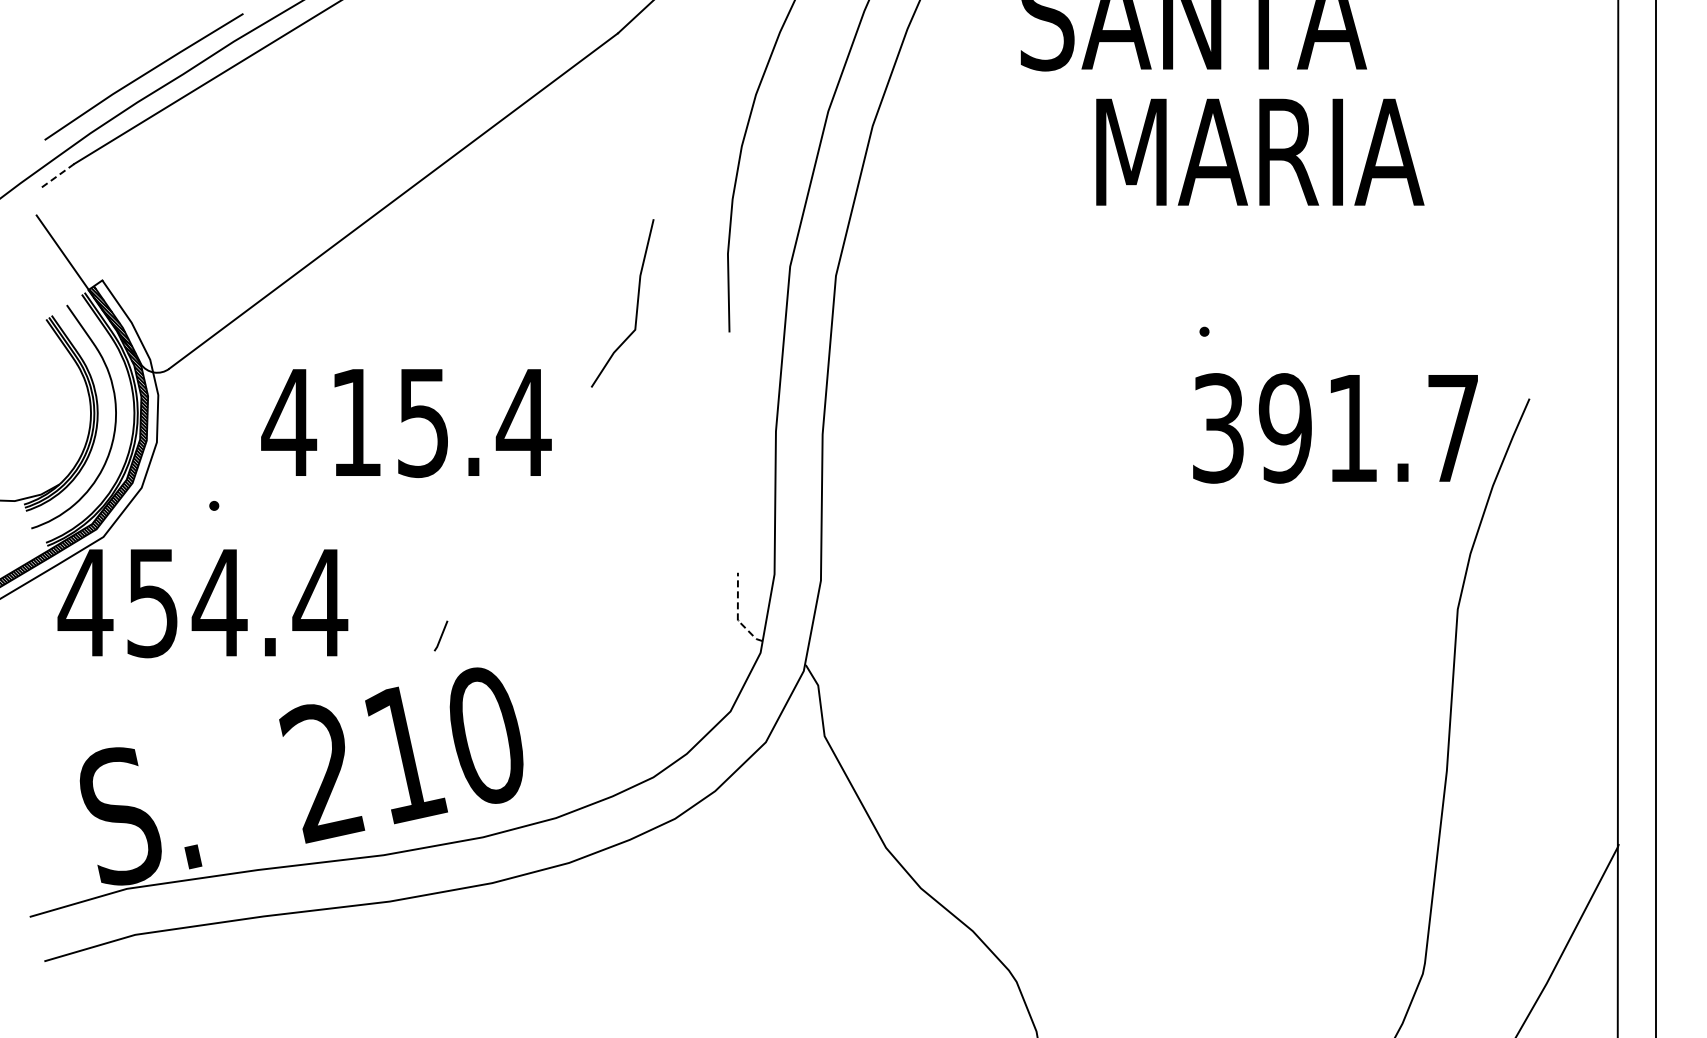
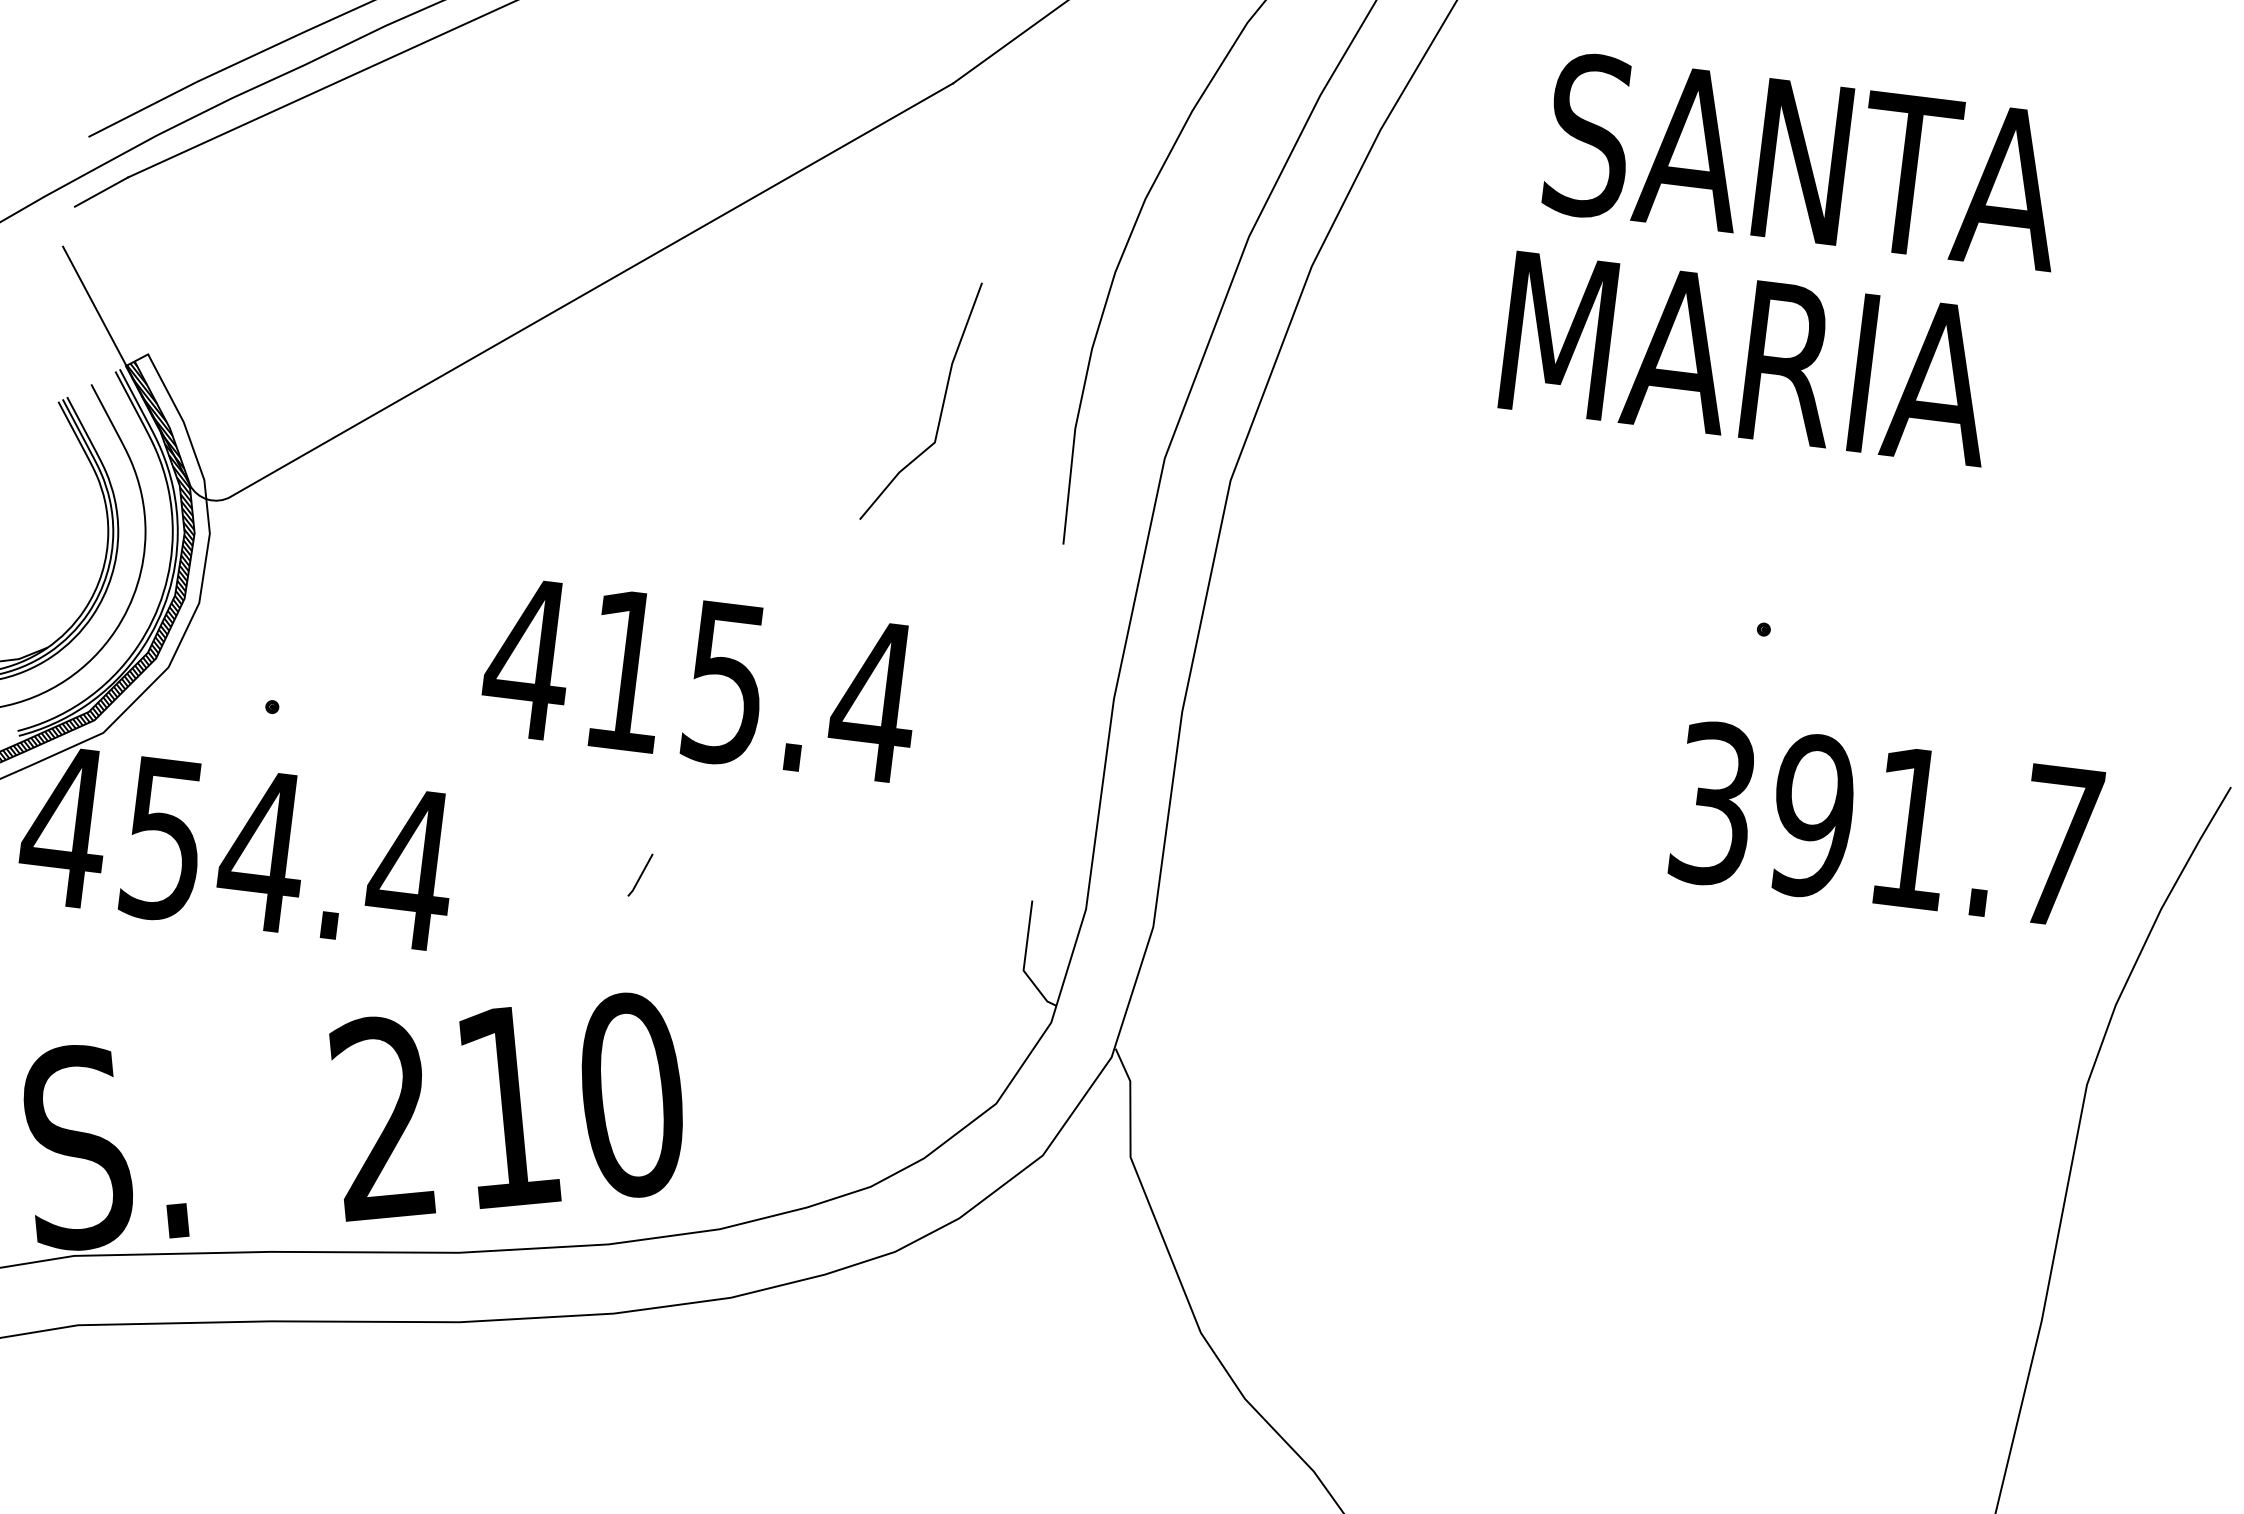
text: (1260, 151) -> (1749, 358), moved
line: (57, 176) -> (100, 193), dashed -> solid
line: (636, 303) -> (941, 403), moved
text: (406, 423) -> (700, 681), moved
text: (1335, 428) -> (1886, 825), moved
line: (737, 614) -> (1024, 961), dashed -> solid
line: (440, 635) -> (639, 874), moved

